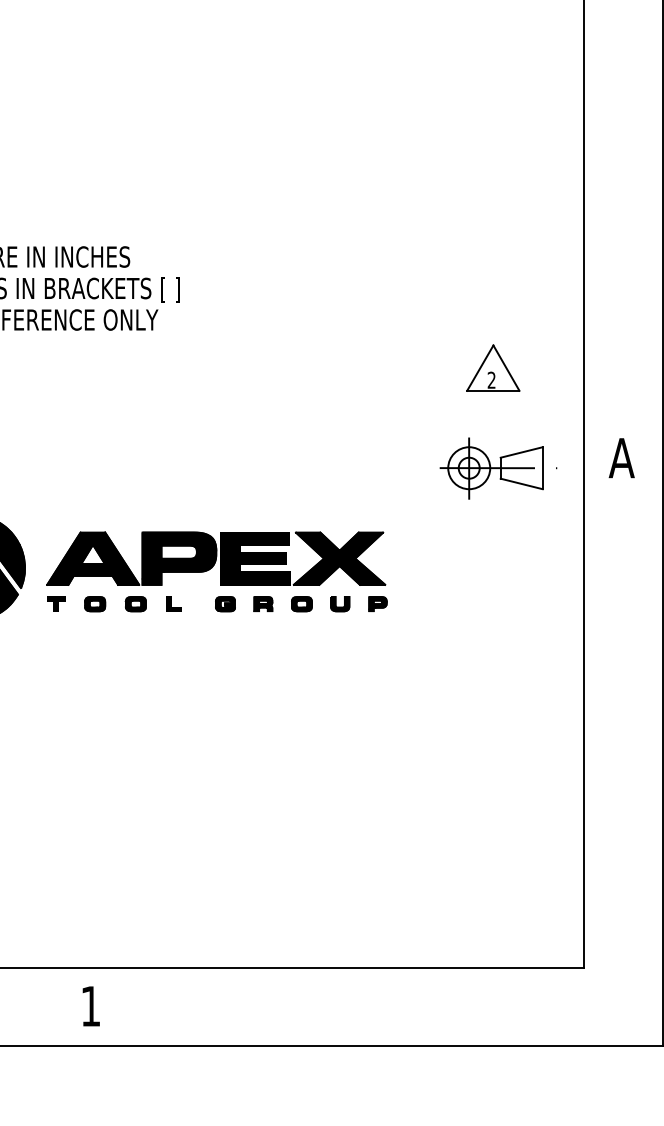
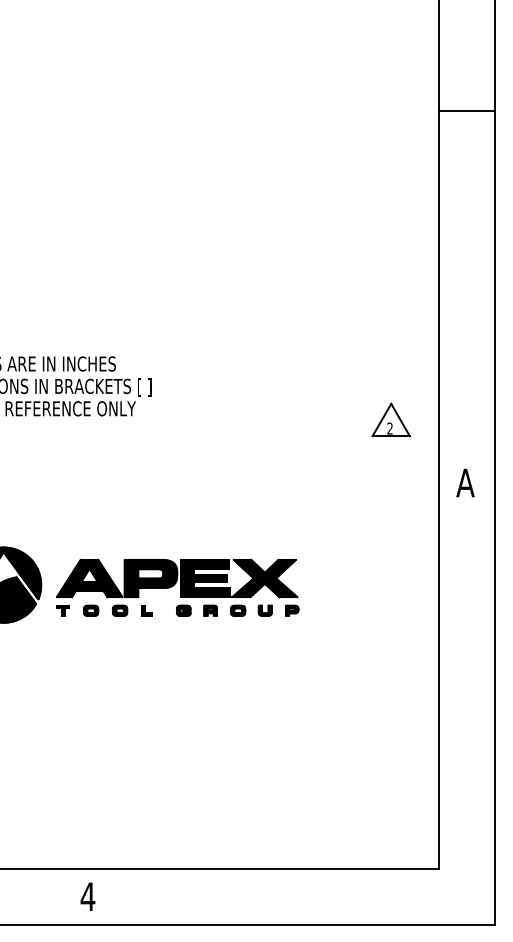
part: (492, 367) -> (390, 419), moved
text: (621, 457) -> (465, 482), moved
part: (497, 468) -> (377, 514), removed
text: (90, 1005) -> (87, 896), 1 -> 4

